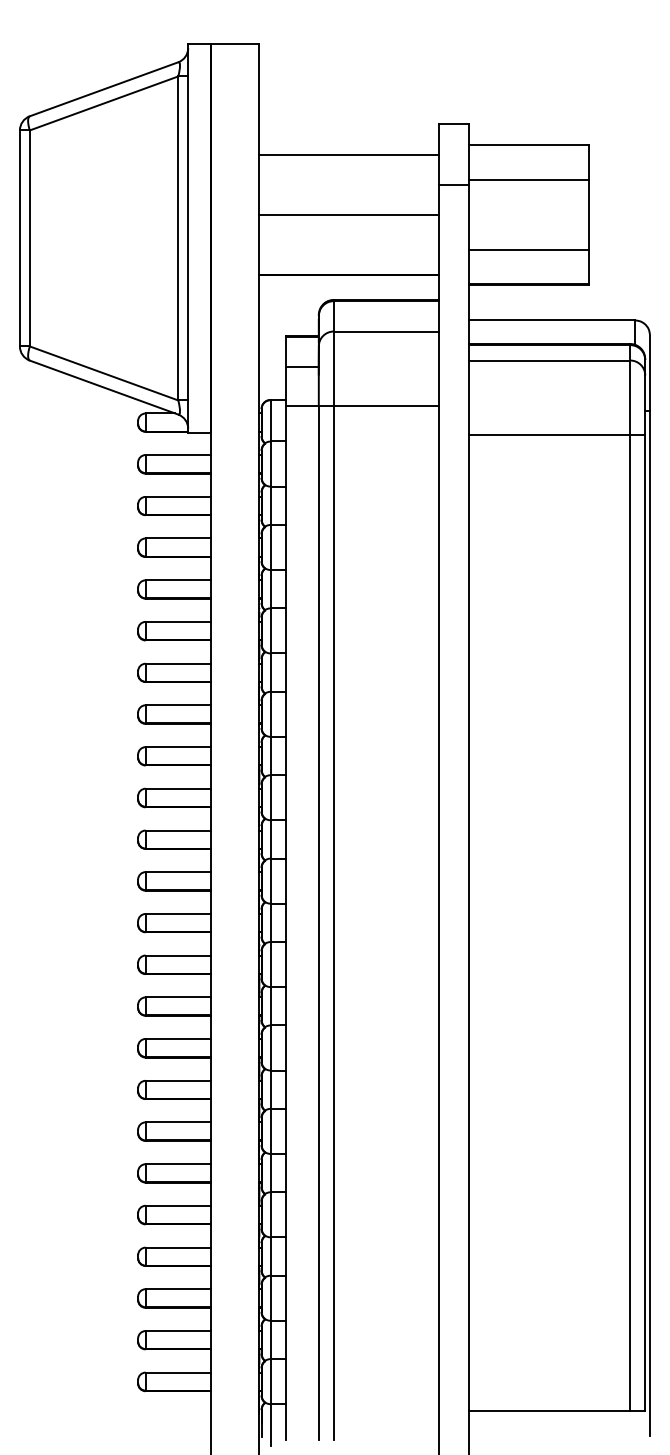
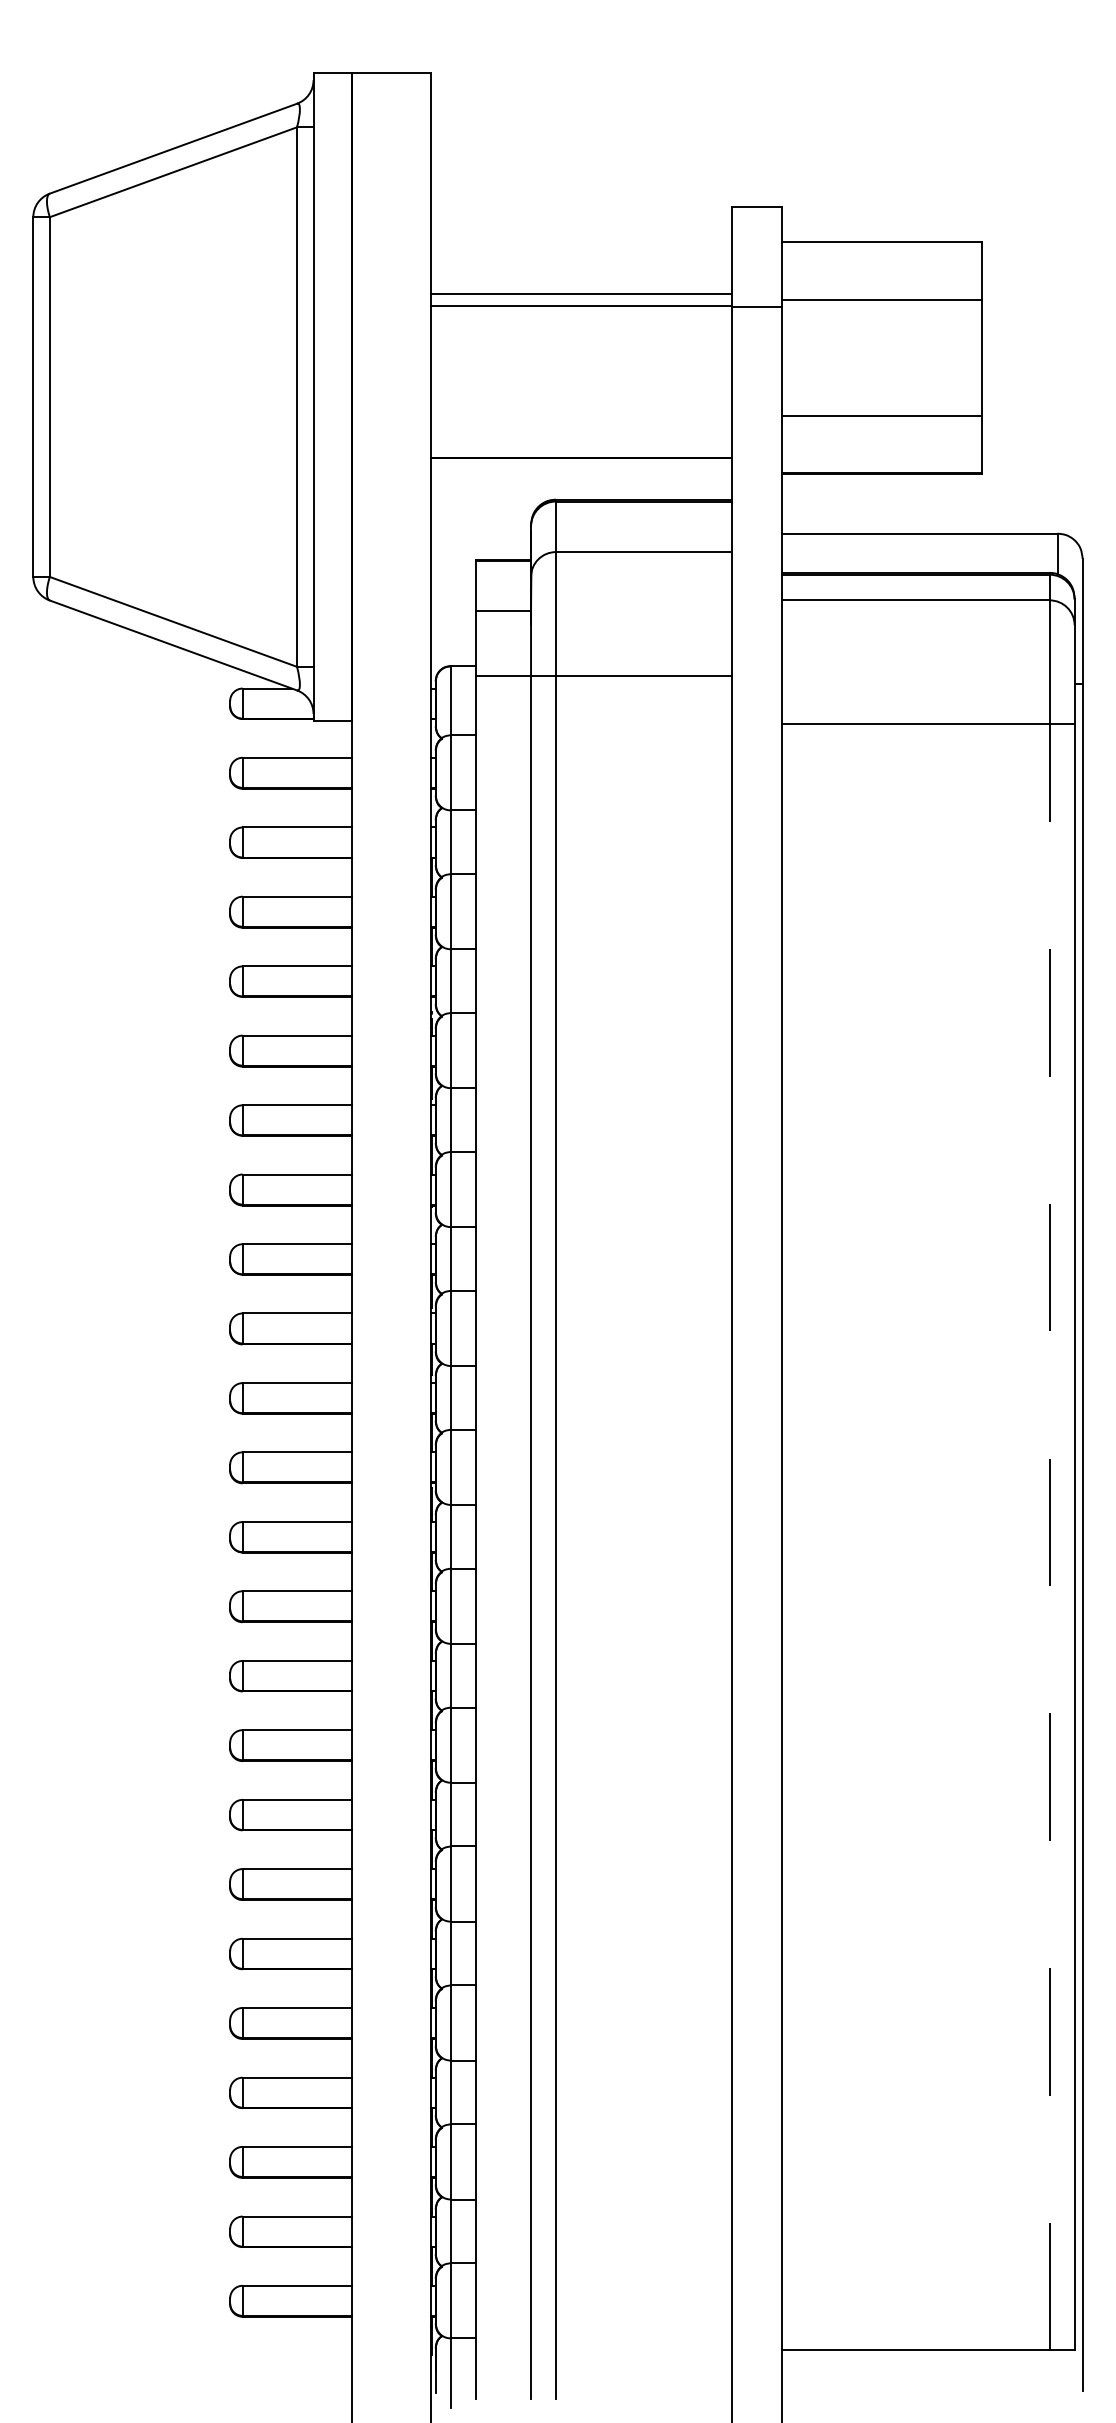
line: (348, 154) -> (580, 305), moved
line: (348, 214) -> (580, 293), moved
line: (630, 922) -> (1050, 1536), solid -> dashed

